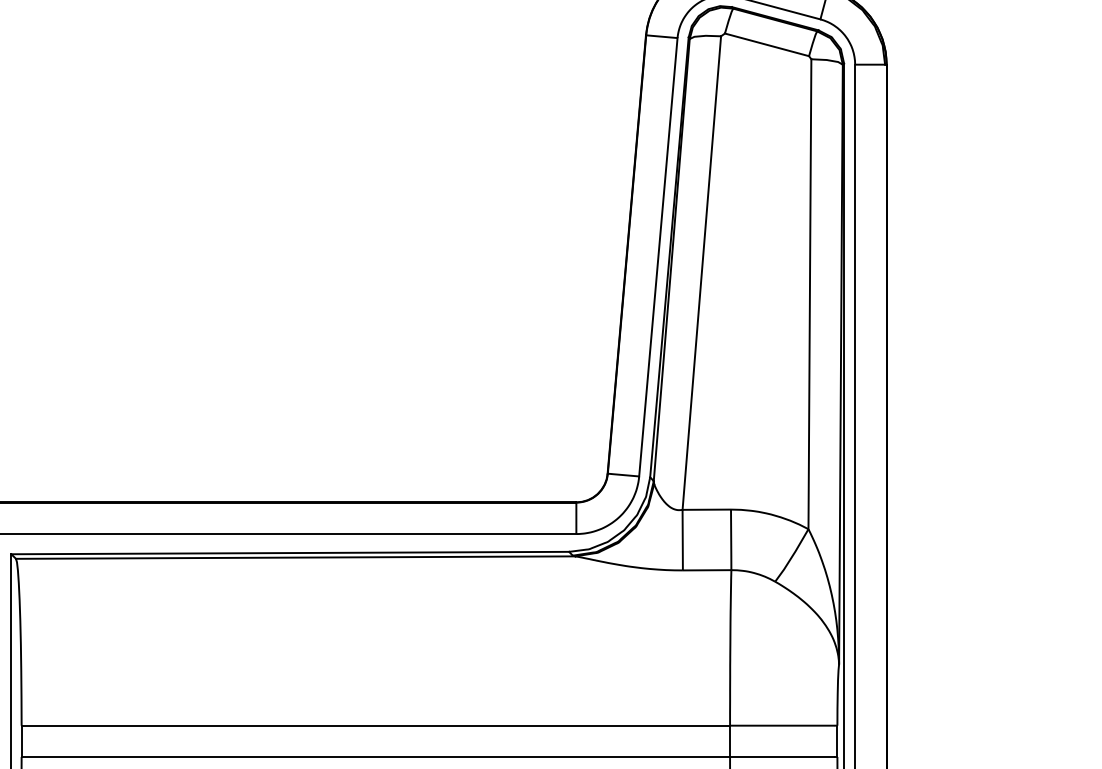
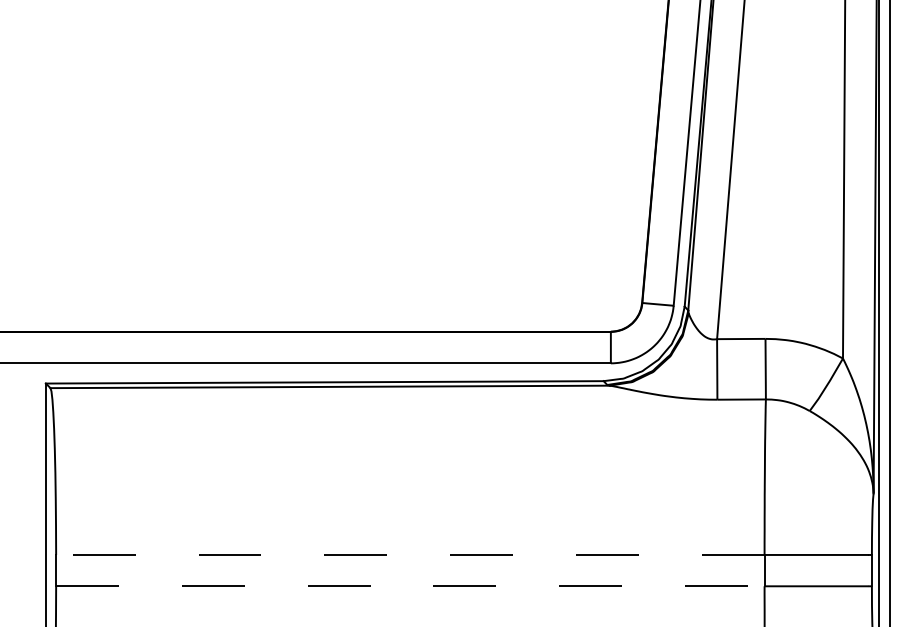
line: (375, 725) -> (410, 554), solid -> dashed
line: (376, 756) -> (411, 585), solid -> dashed

